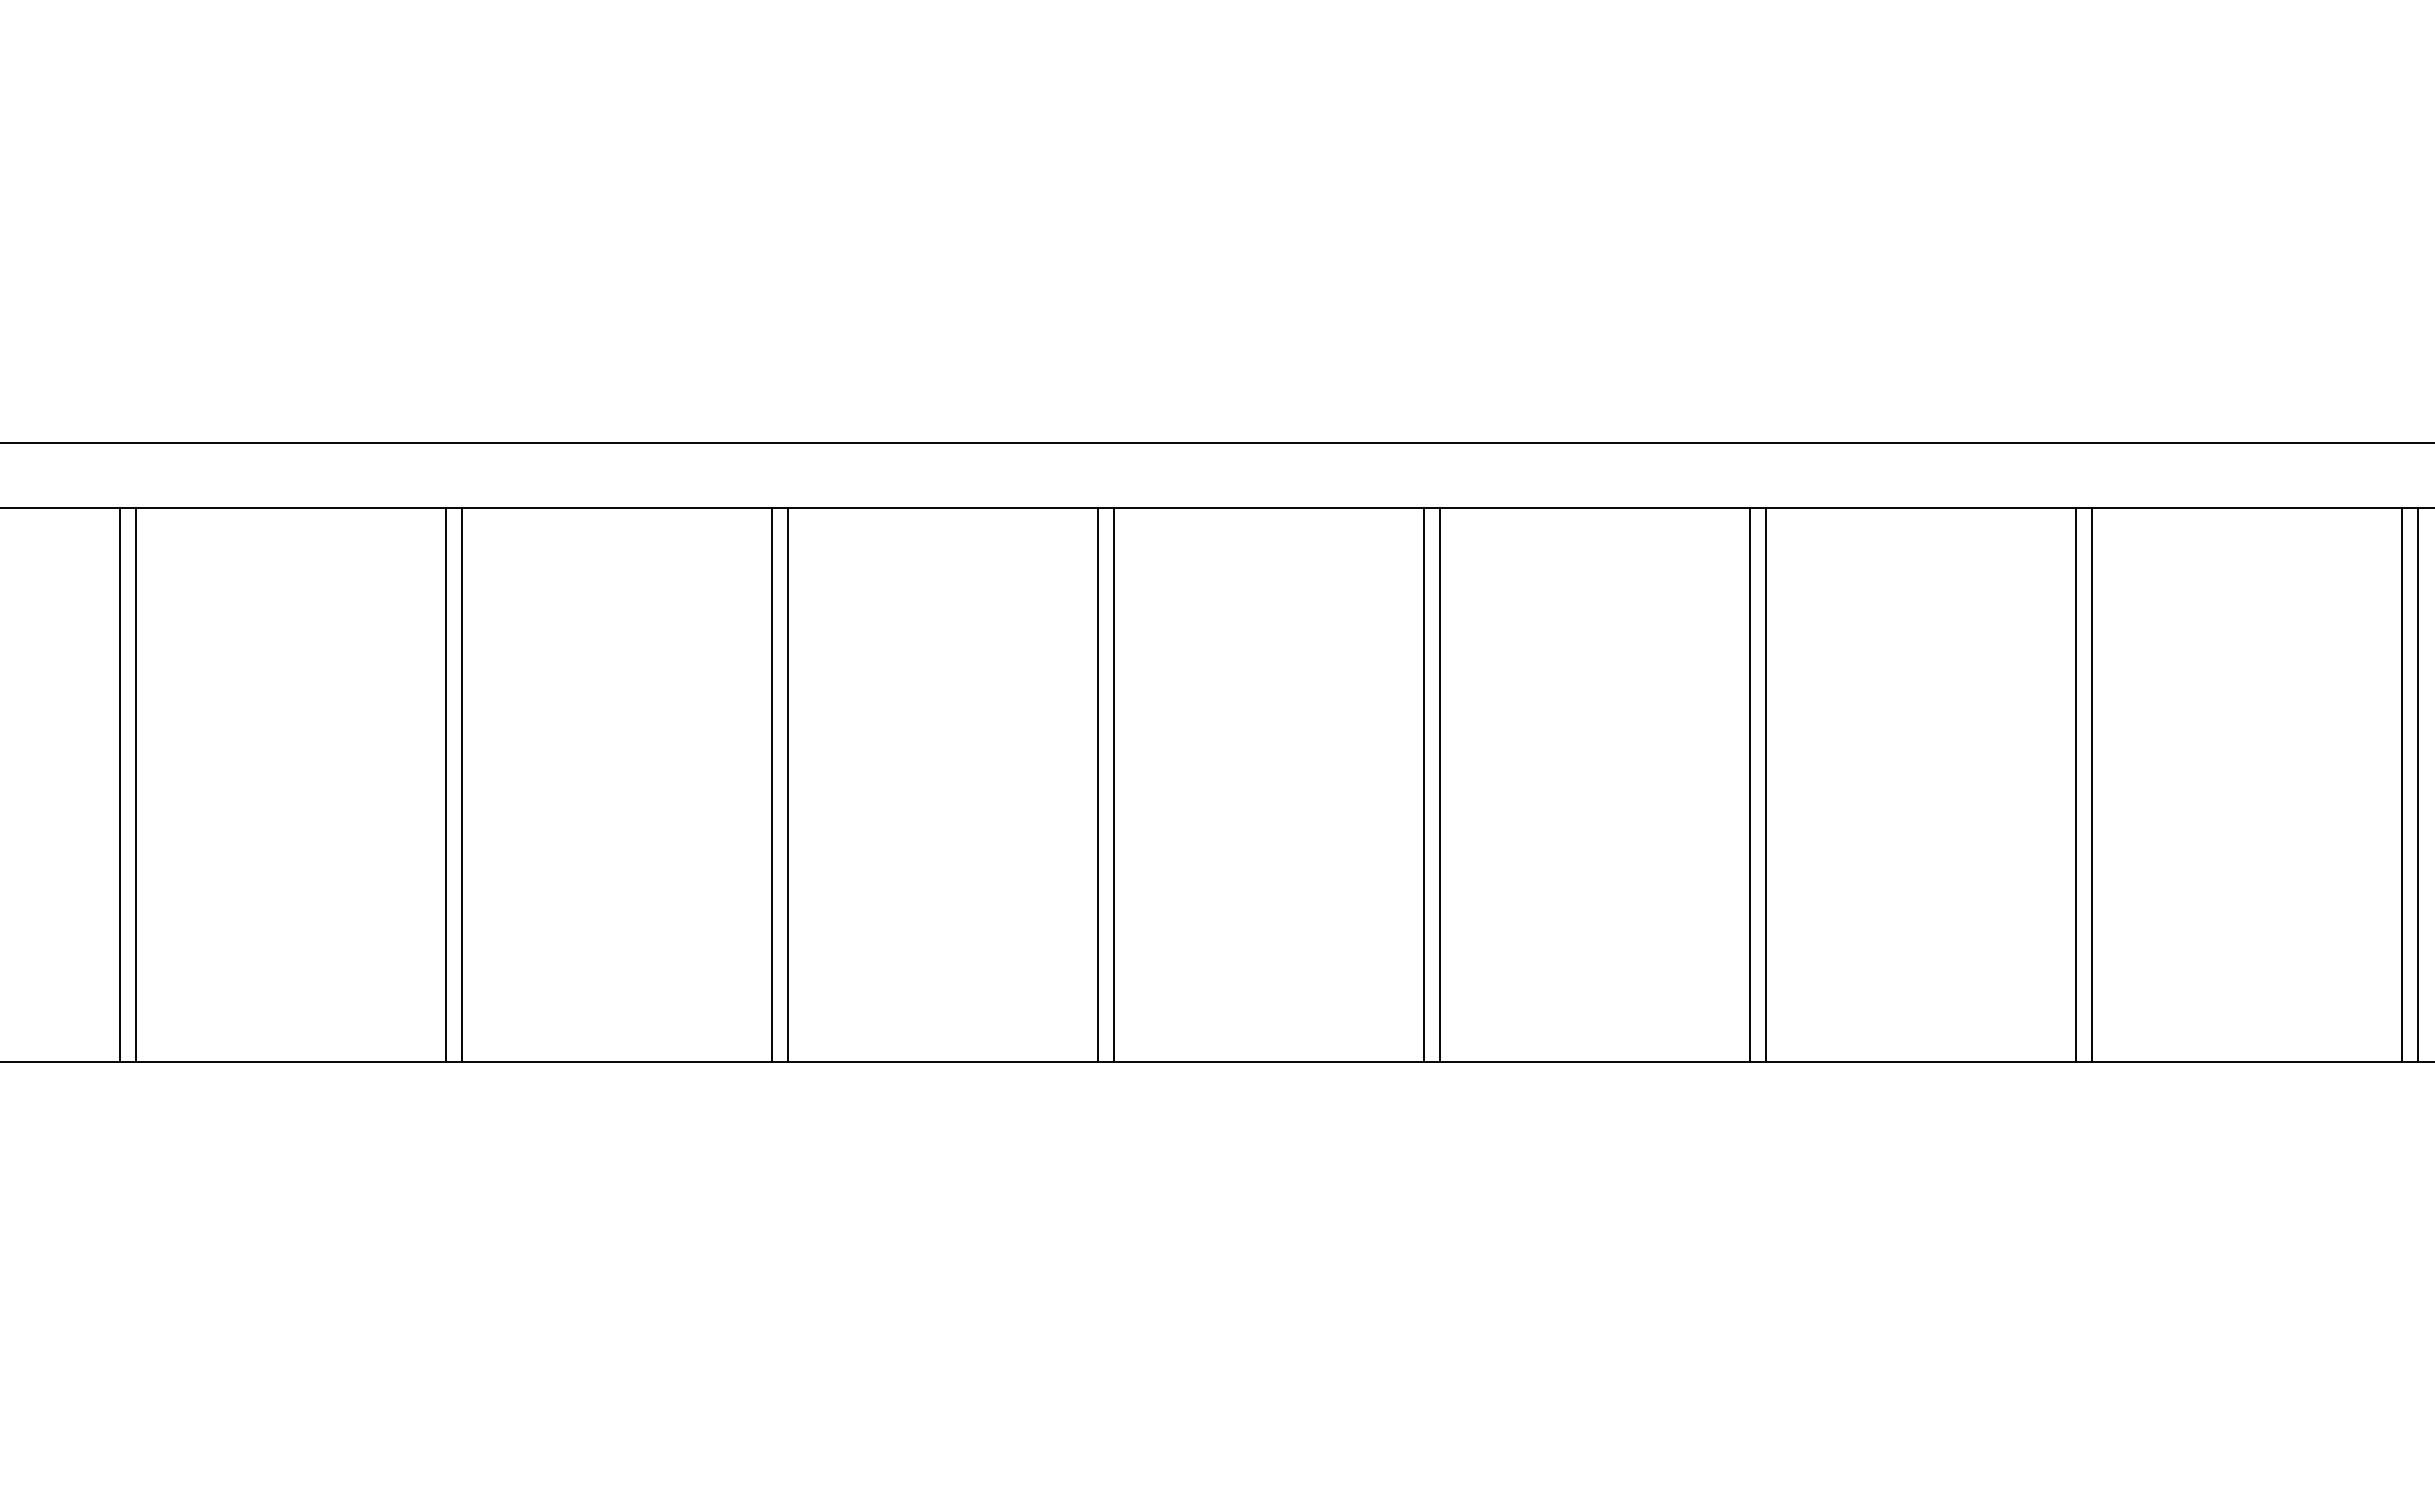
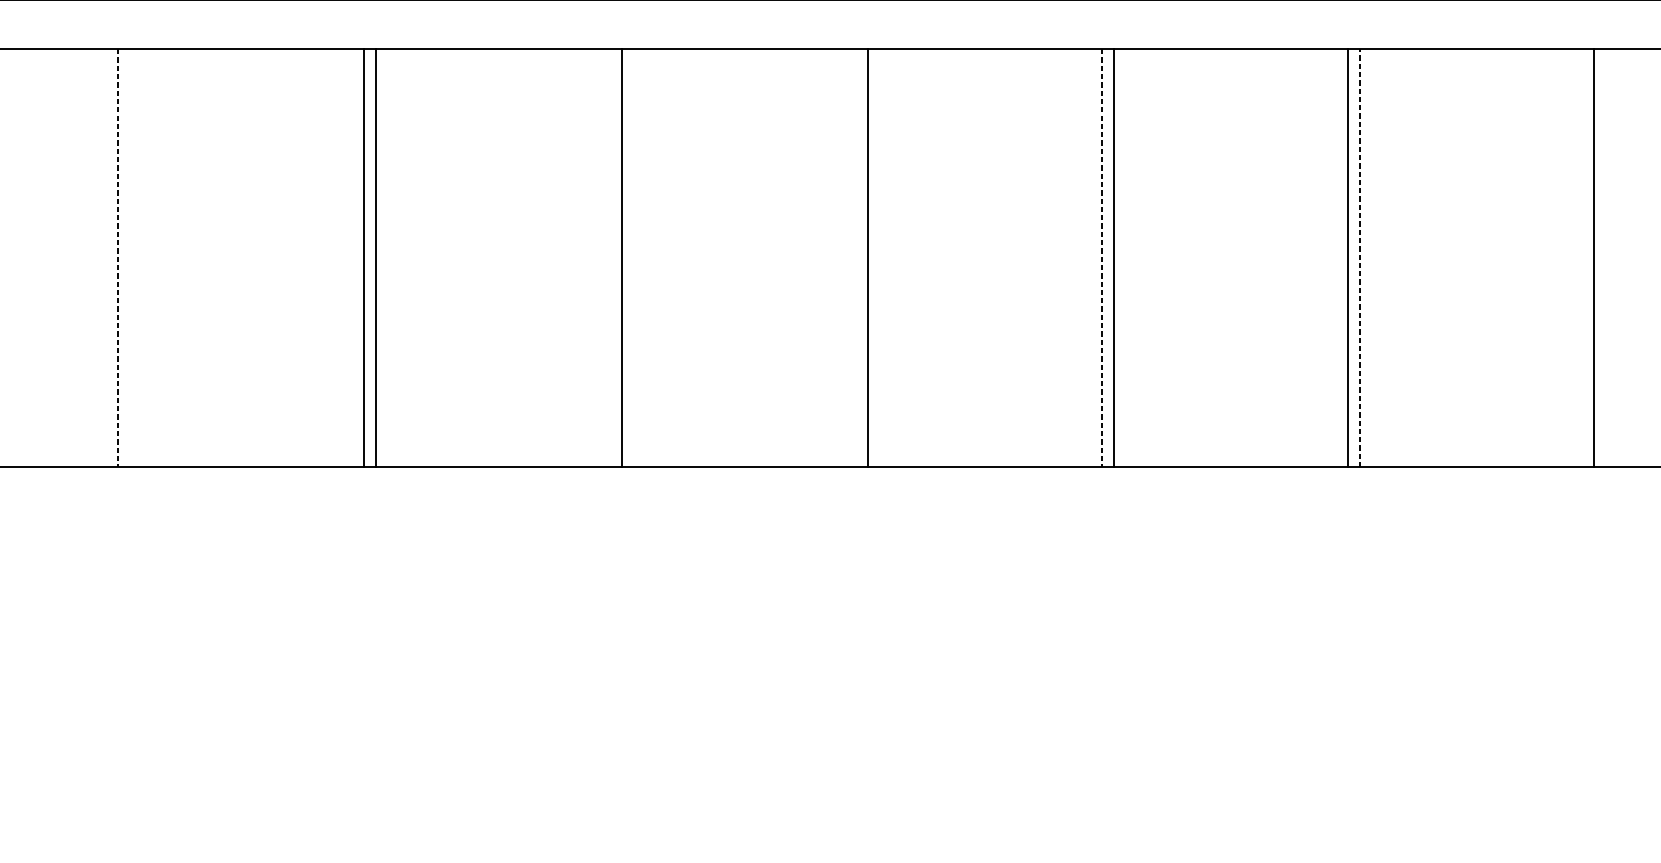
line: (2092, 784) -> (1360, 257), solid -> dashed
line: (445, 785) -> (117, 258), solid -> dashed
line: (461, 785) -> (129, 258), removed
line: (1097, 785) -> (609, 258), removed
line: (1423, 785) -> (855, 258), removed
line: (1749, 785) -> (1101, 258), solid -> dashed
line: (2418, 785) -> (1606, 258), removed

